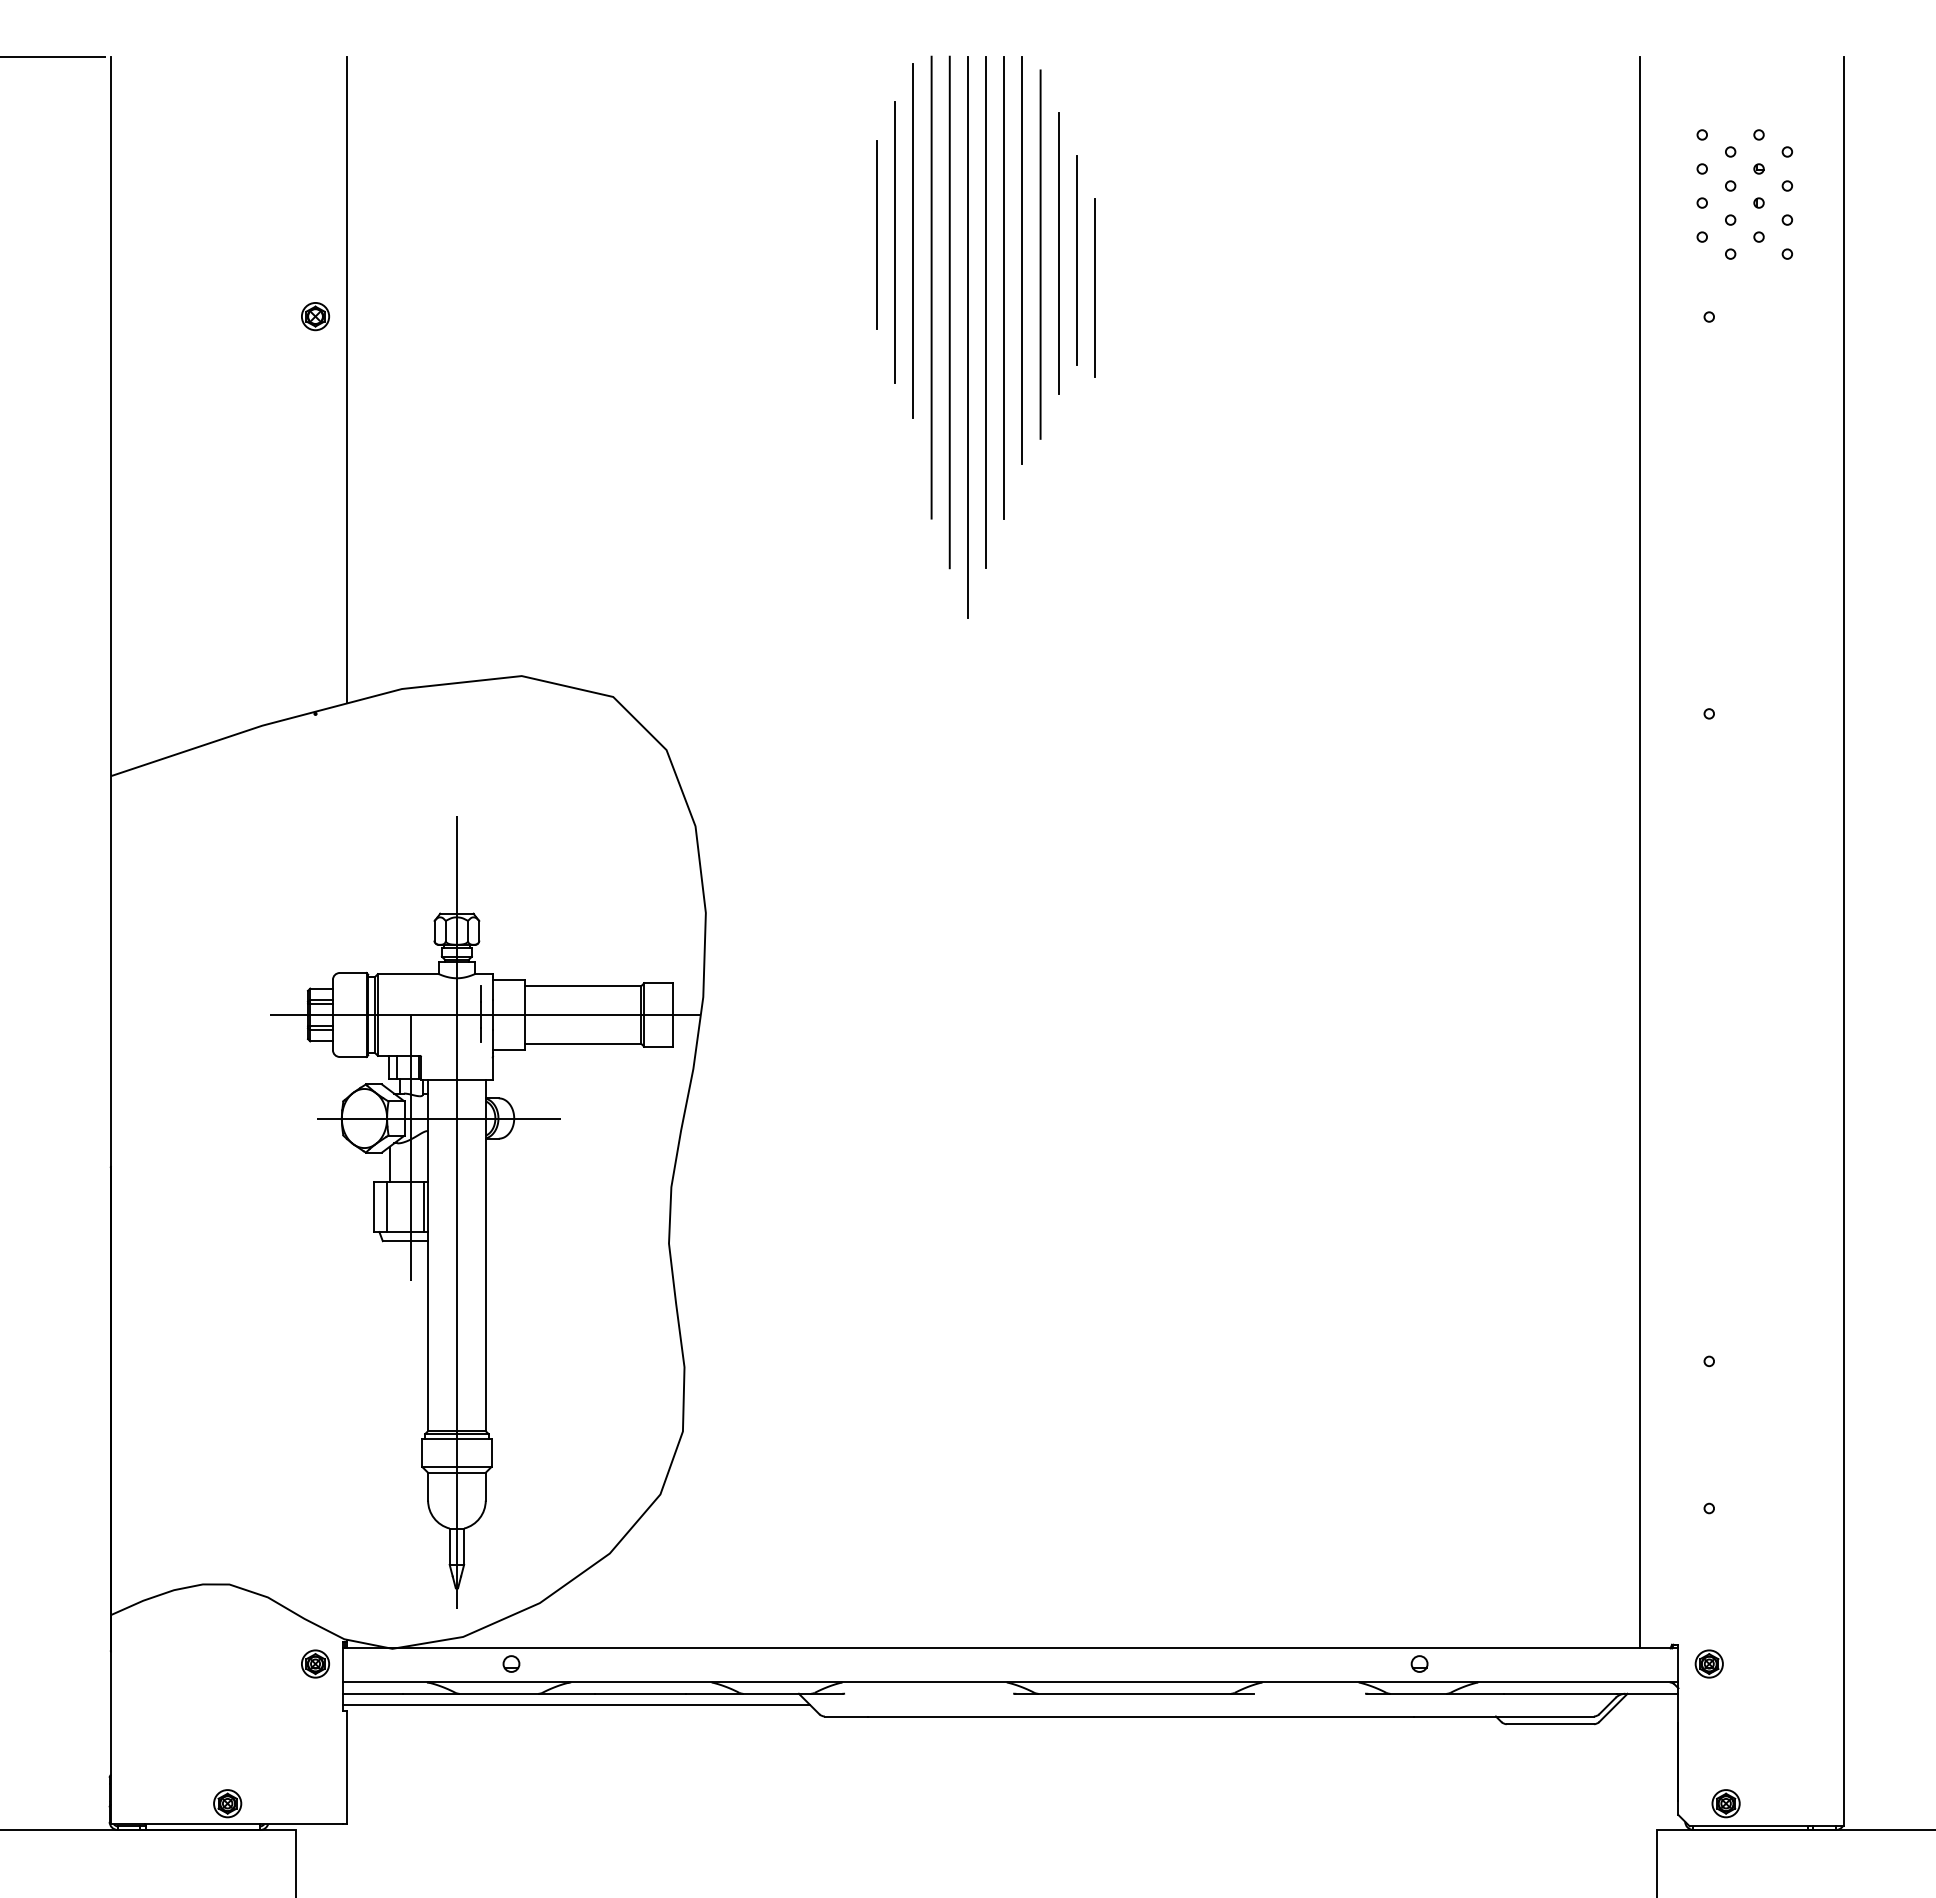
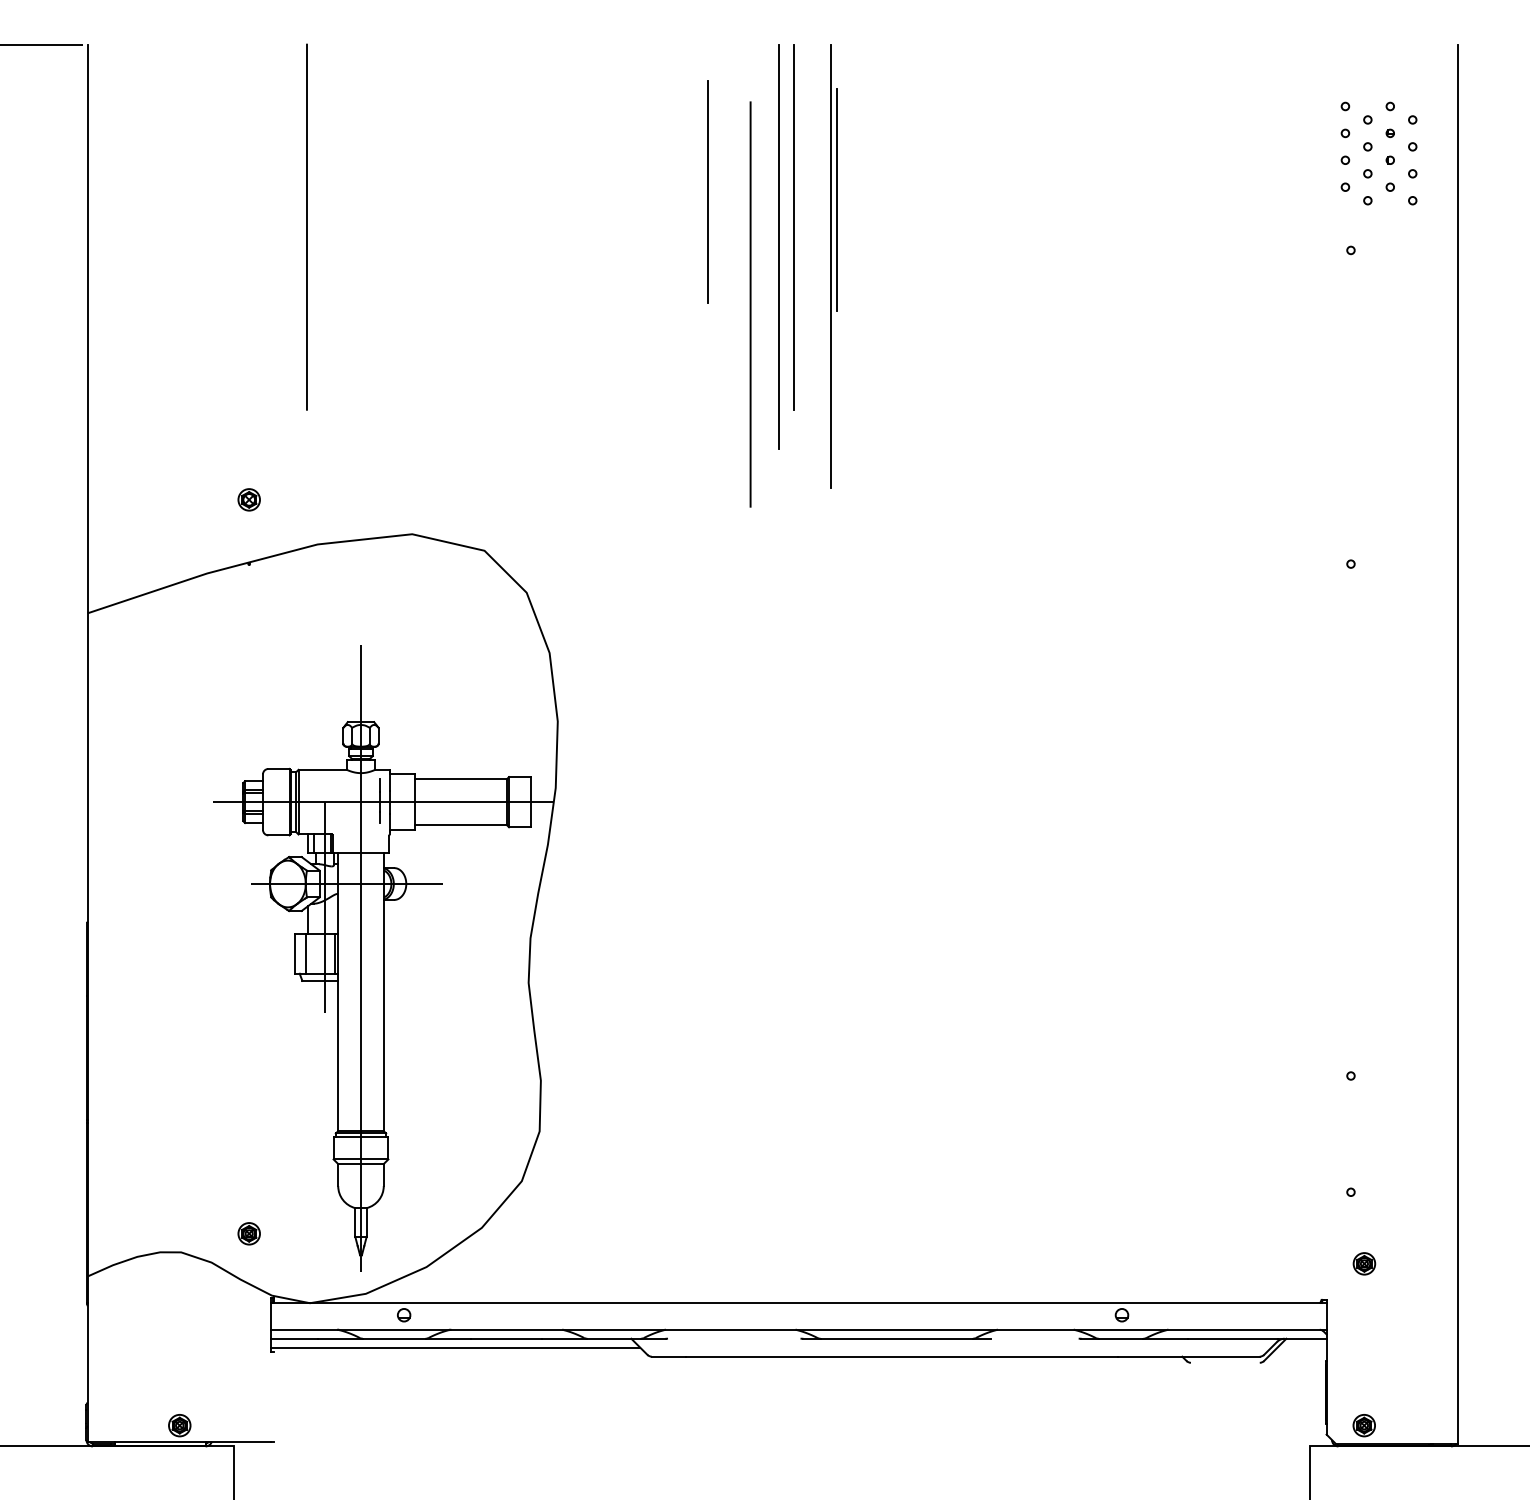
line: (877, 234) -> (693, 185), removed
line: (913, 240) -> (721, 189), removed
line: (1040, 254) -> (822, 200), removed
line: (1022, 260) -> (808, 205), removed
line: (1076, 260) -> (850, 205), removed
line: (931, 287) -> (306, 227), moved
line: (1095, 287) -> (865, 227), removed
line: (949, 312) -> (750, 304), moved
part: (315, 316) -> (249, 499), moved
line: (967, 337) -> (830, 266), moved
line: (347, 378) -> (274, 299), removed
line: (1639, 852) -> (1295, 673), removed
part: (315, 1663) -> (249, 1233), moved
part: (1708, 1663) -> (1363, 1263), moved
line: (1549, 1724) -> (1224, 1363), removed
line: (347, 1767) -> (274, 1397), removed

